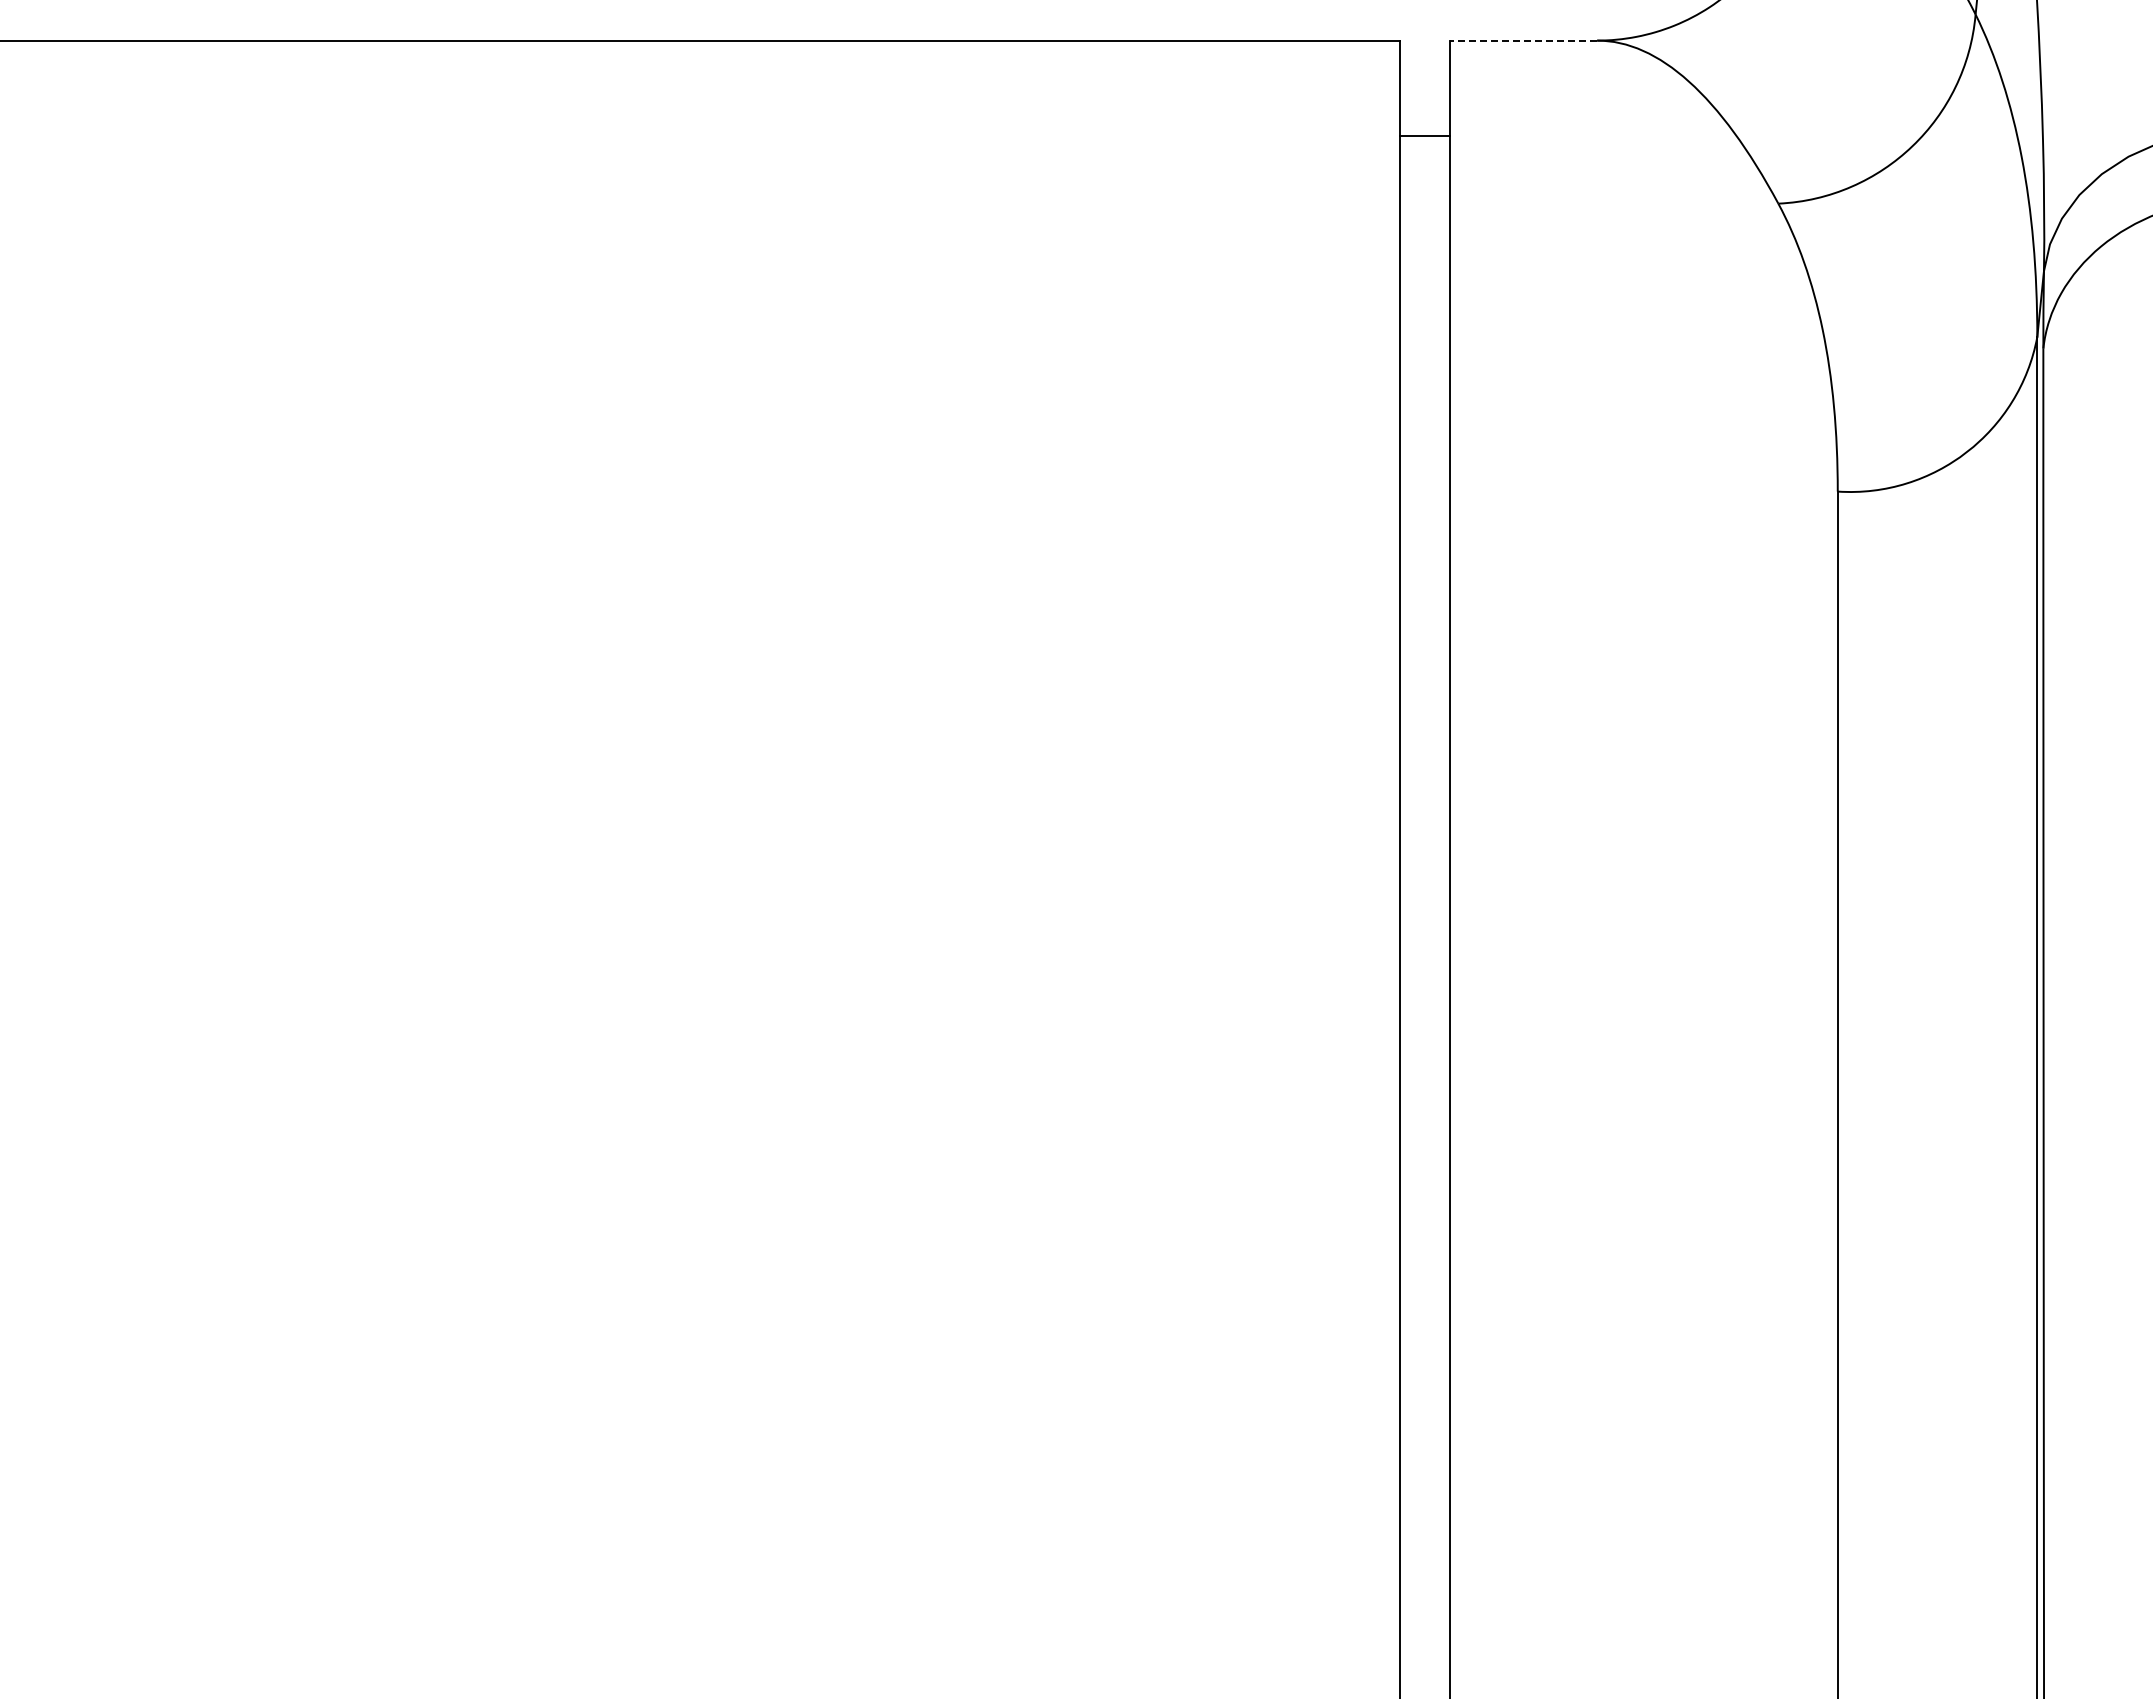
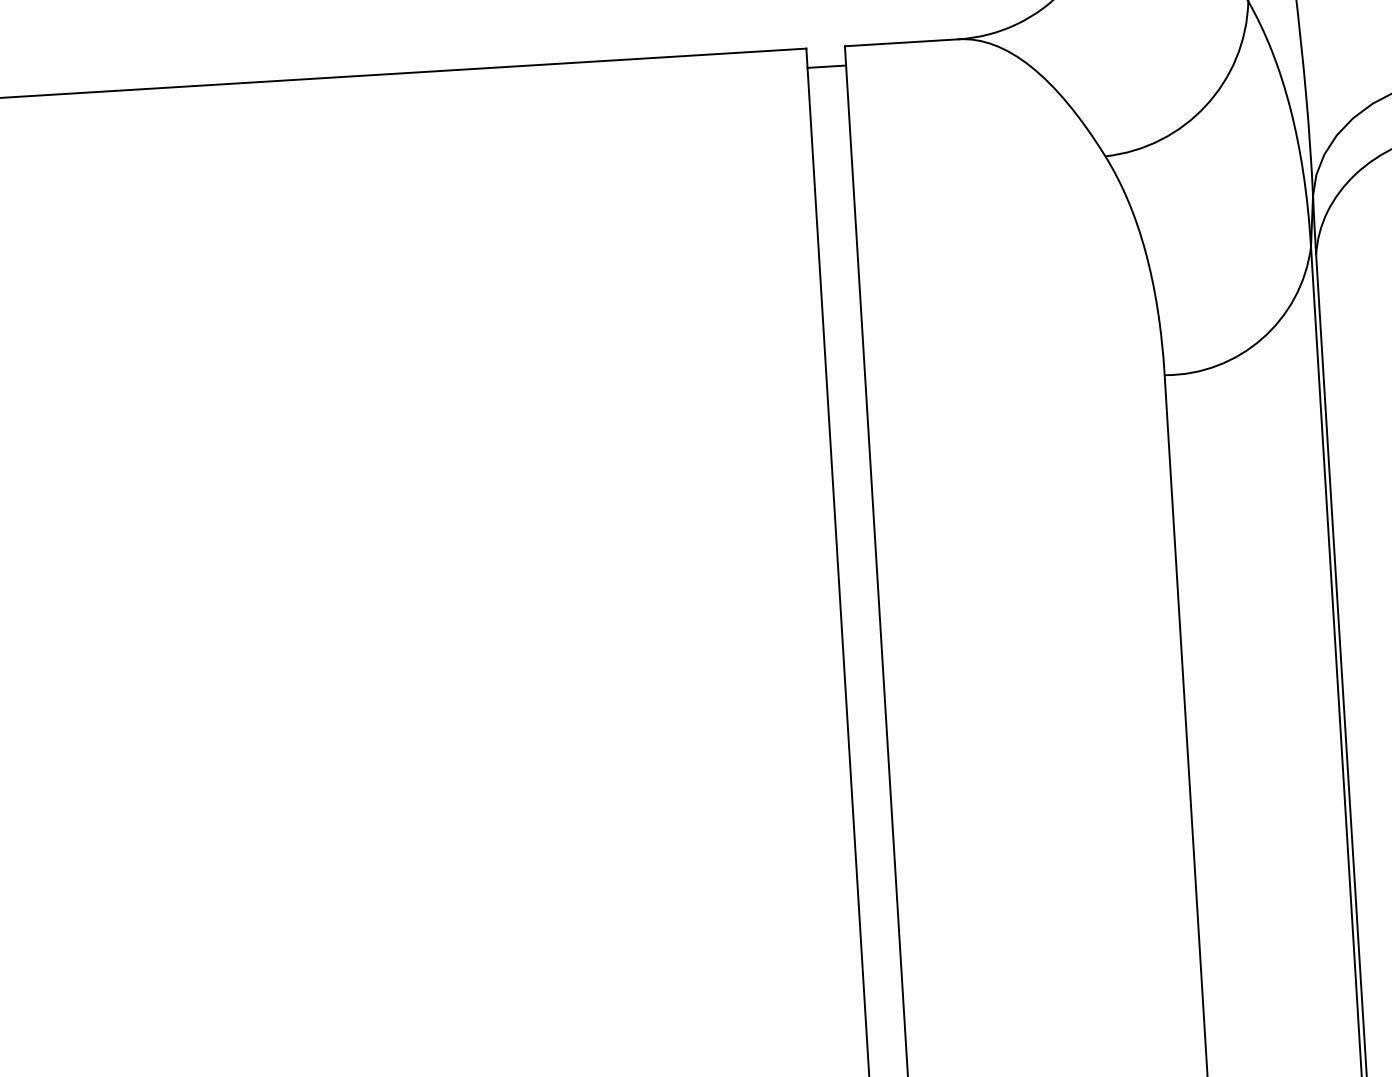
line: (1523, 40) -> (901, 42), dashed -> solid
line: (1424, 135) -> (826, 66), moved

